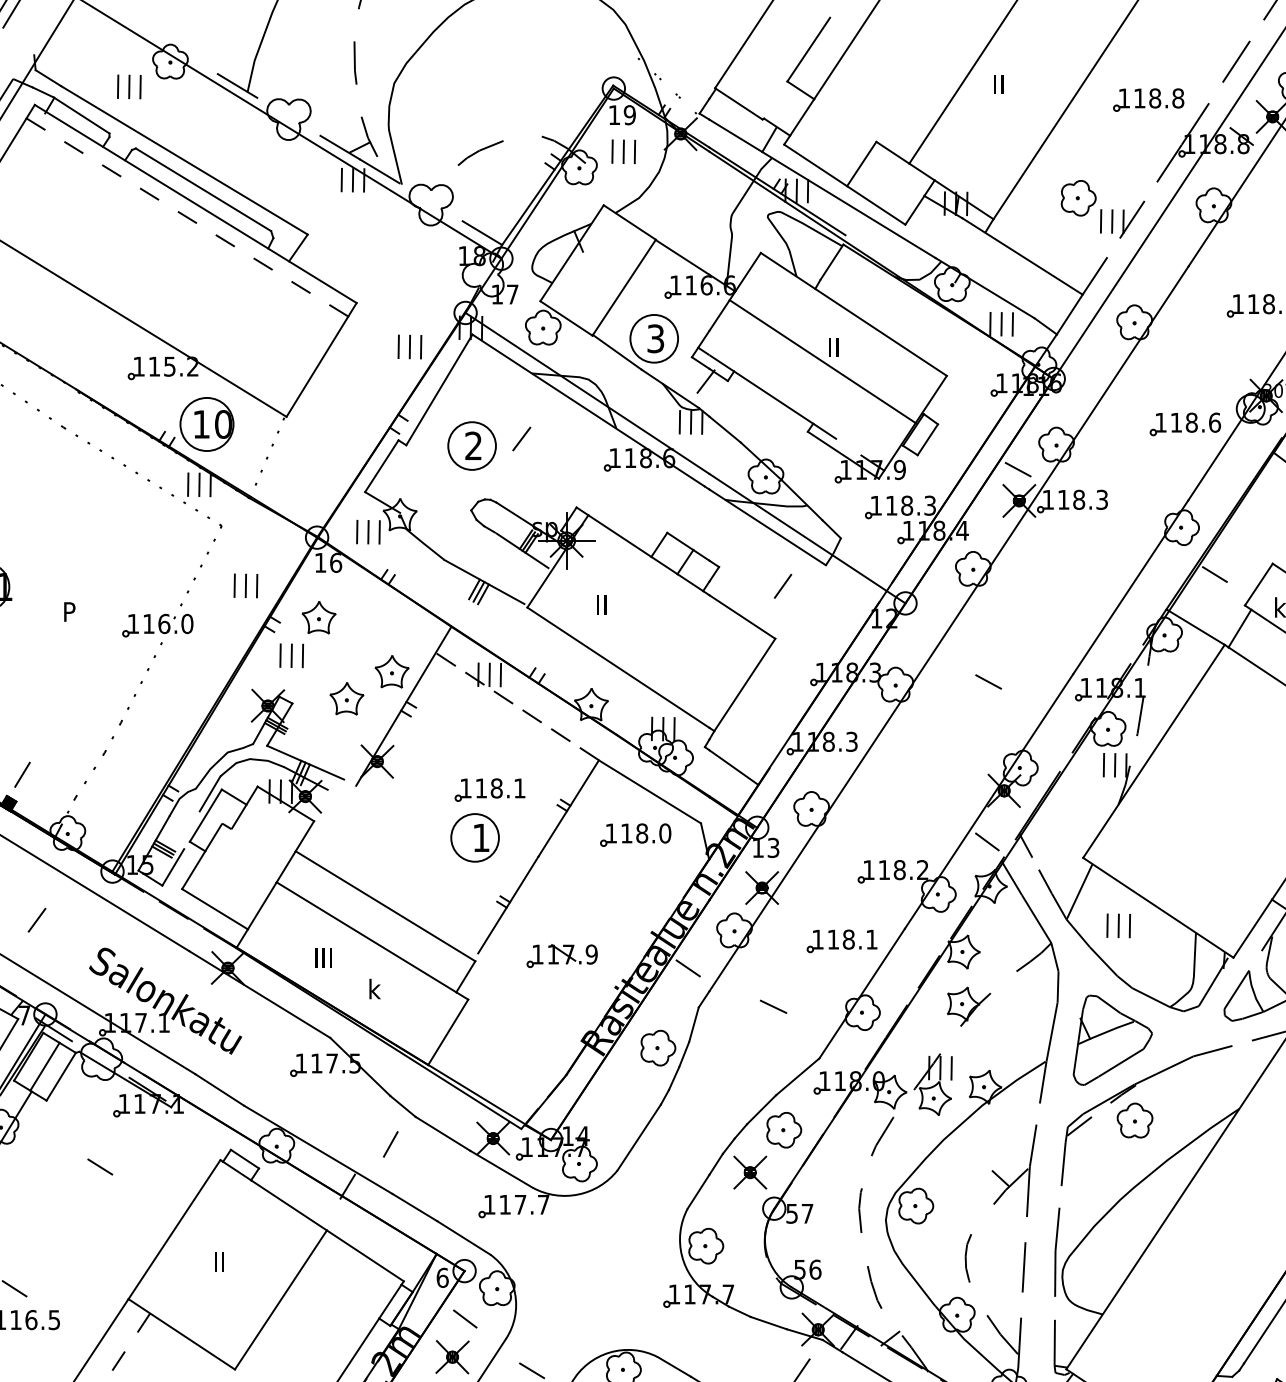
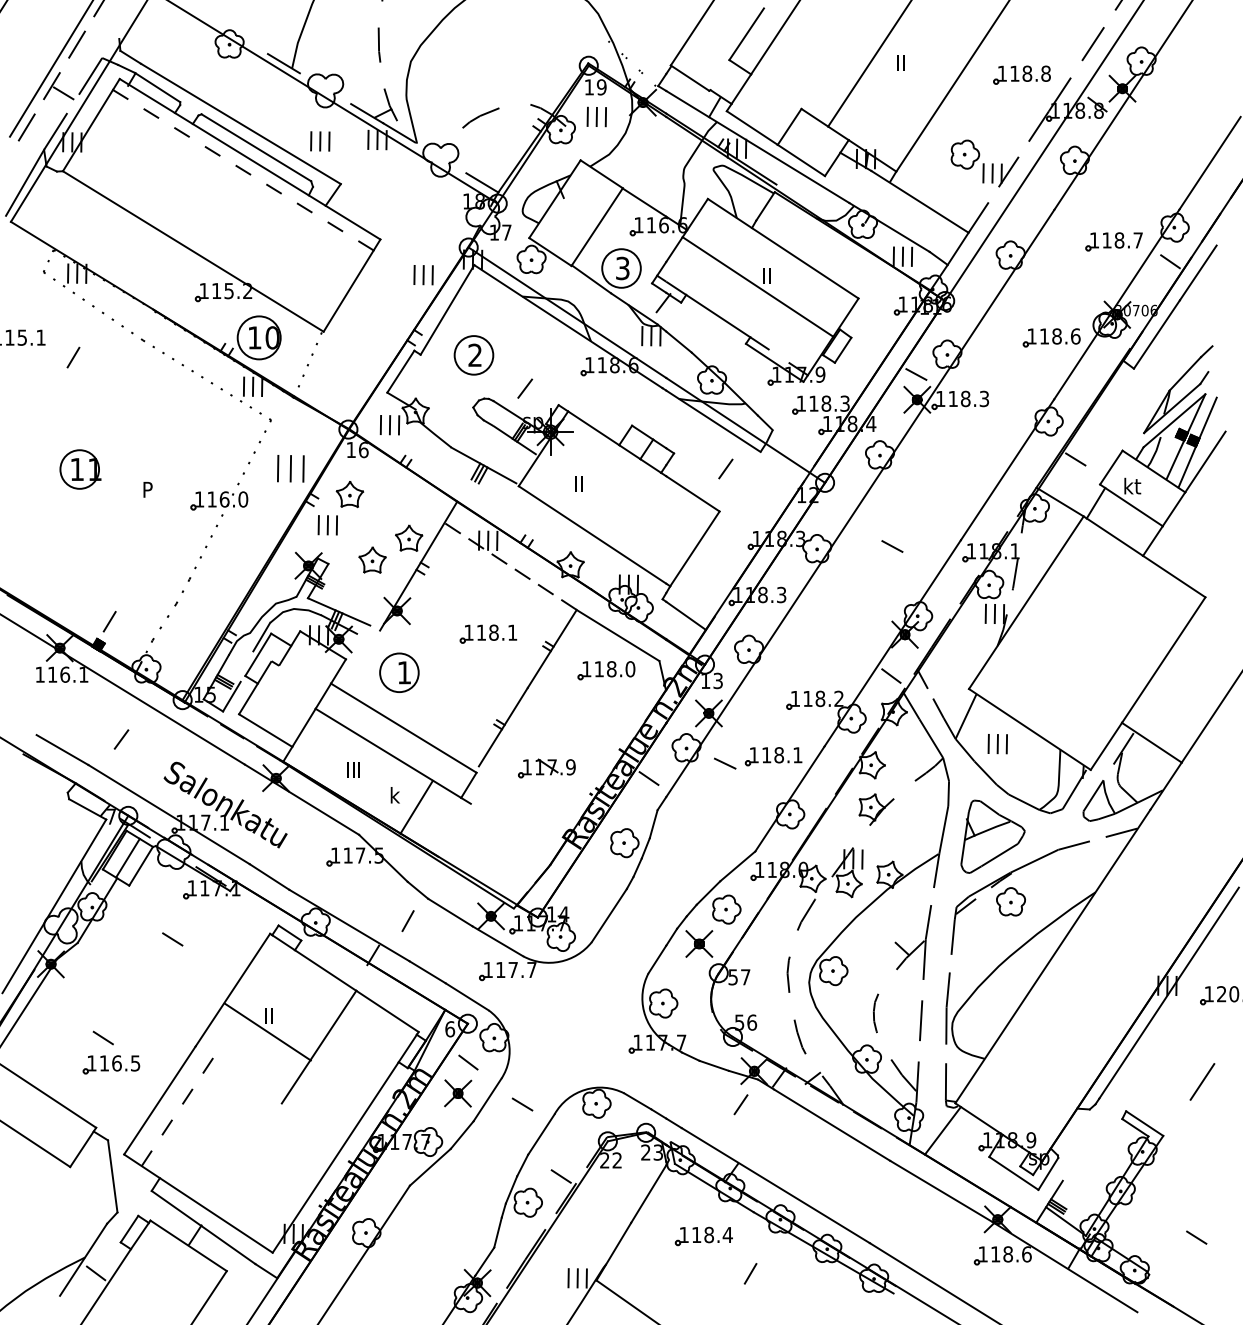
part: (129, 86) -> (320, 141), moved
line: (522, 438) -> (525, 388), moved
part: (245, 585) -> (290, 468), size x1.4
part: (475, 837) -> (399, 672), moved
line: (773, 1006) -> (725, 763), moved
line: (448, 1031) -> (416, 806), moved
line: (181, 1333) -> (267, 1031), moved

